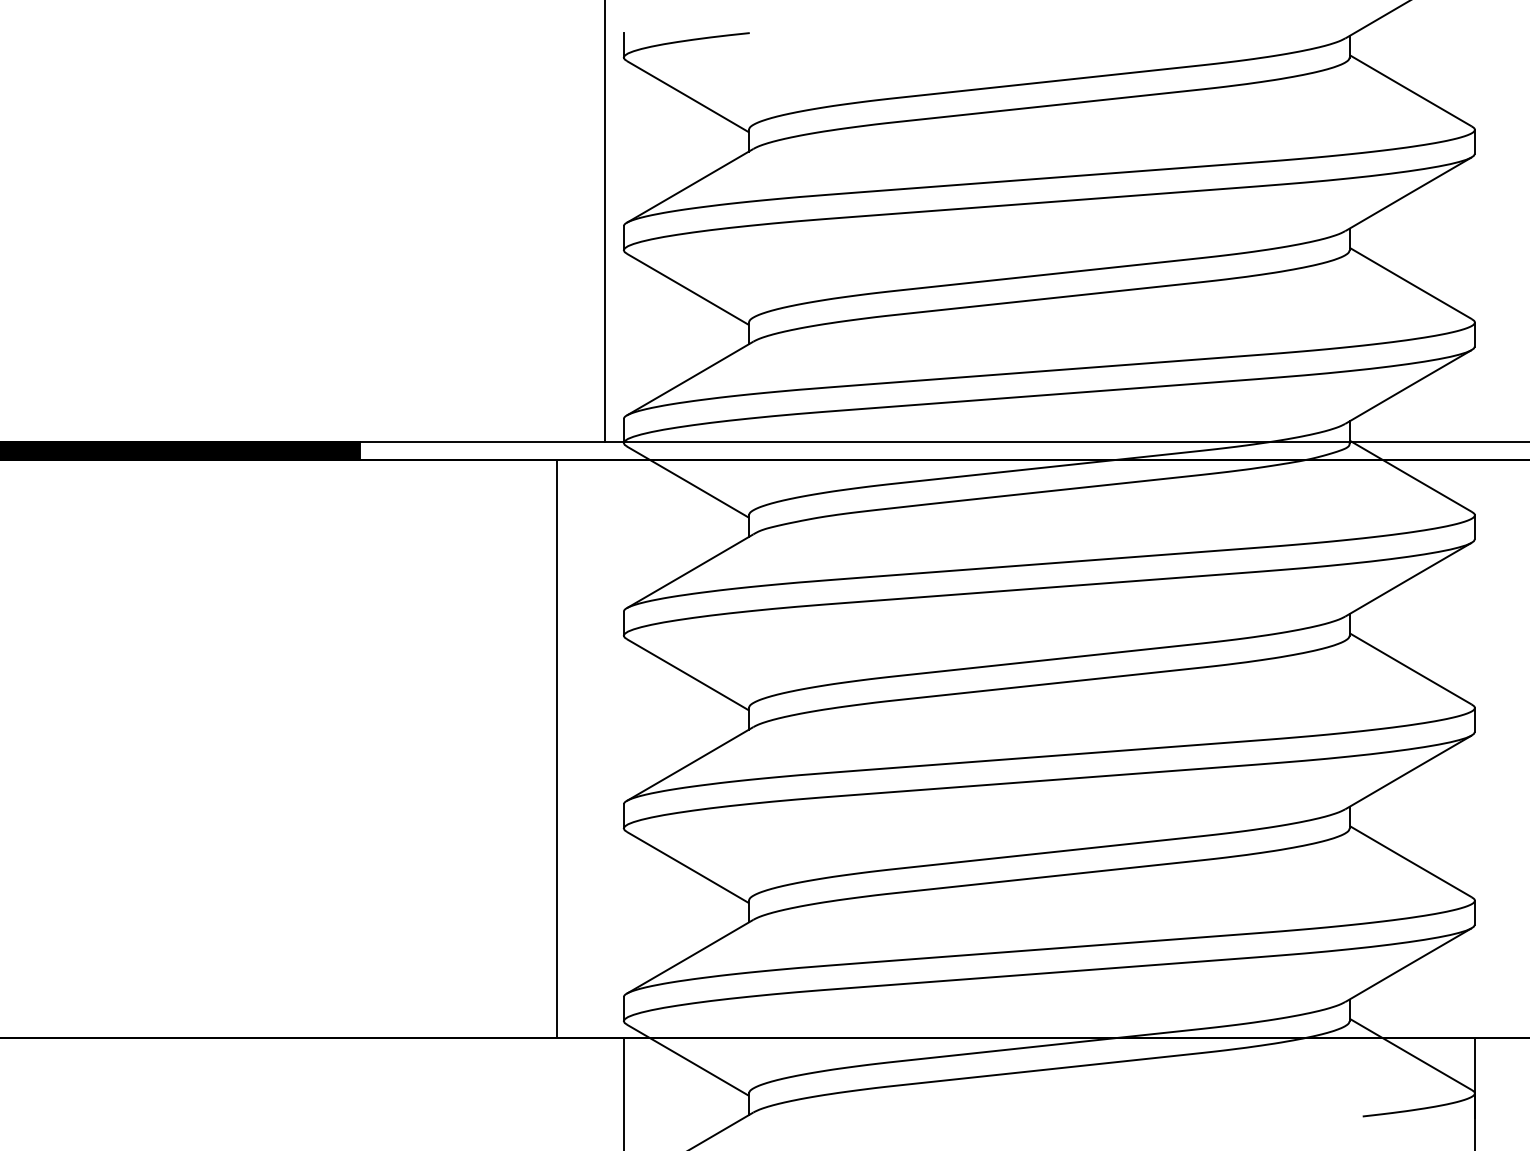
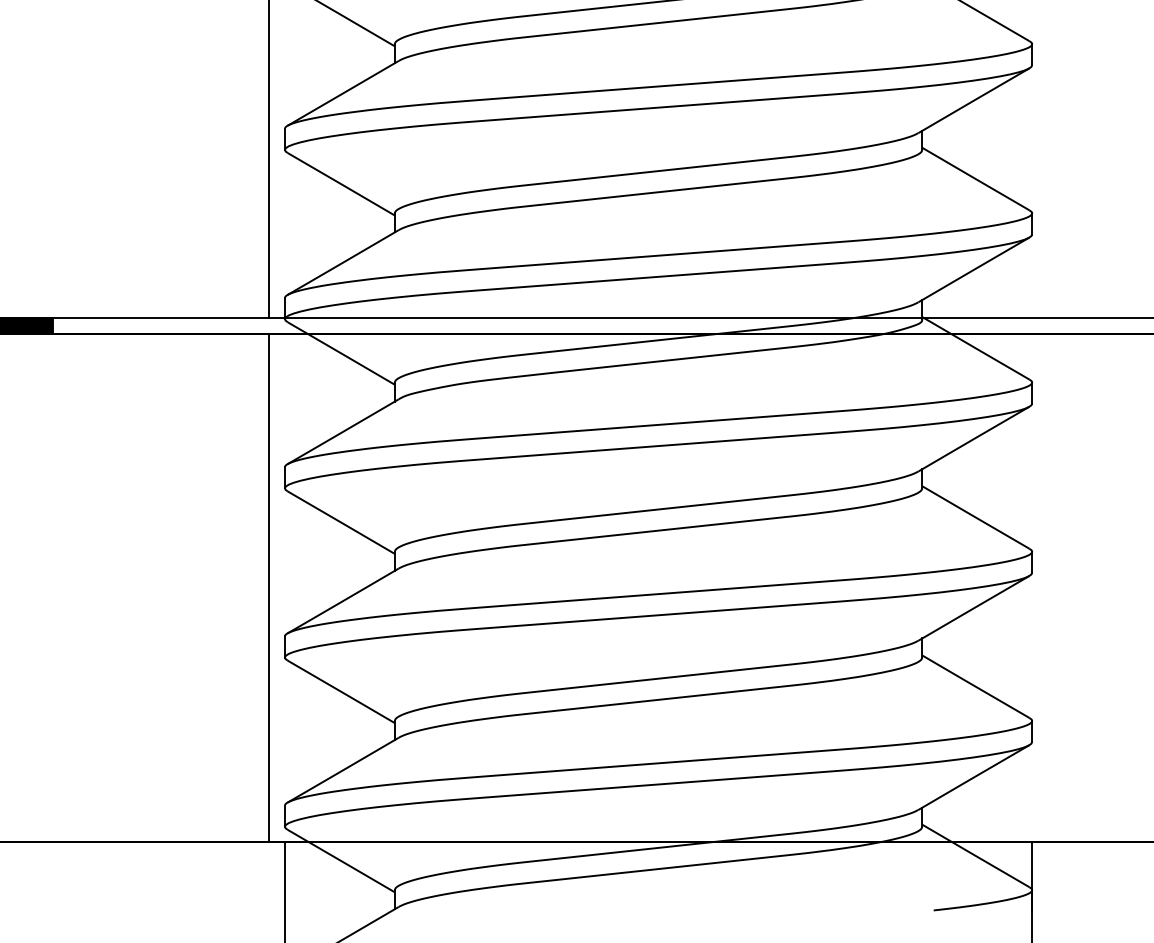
line: (557, 749) -> (268, 588), moved

